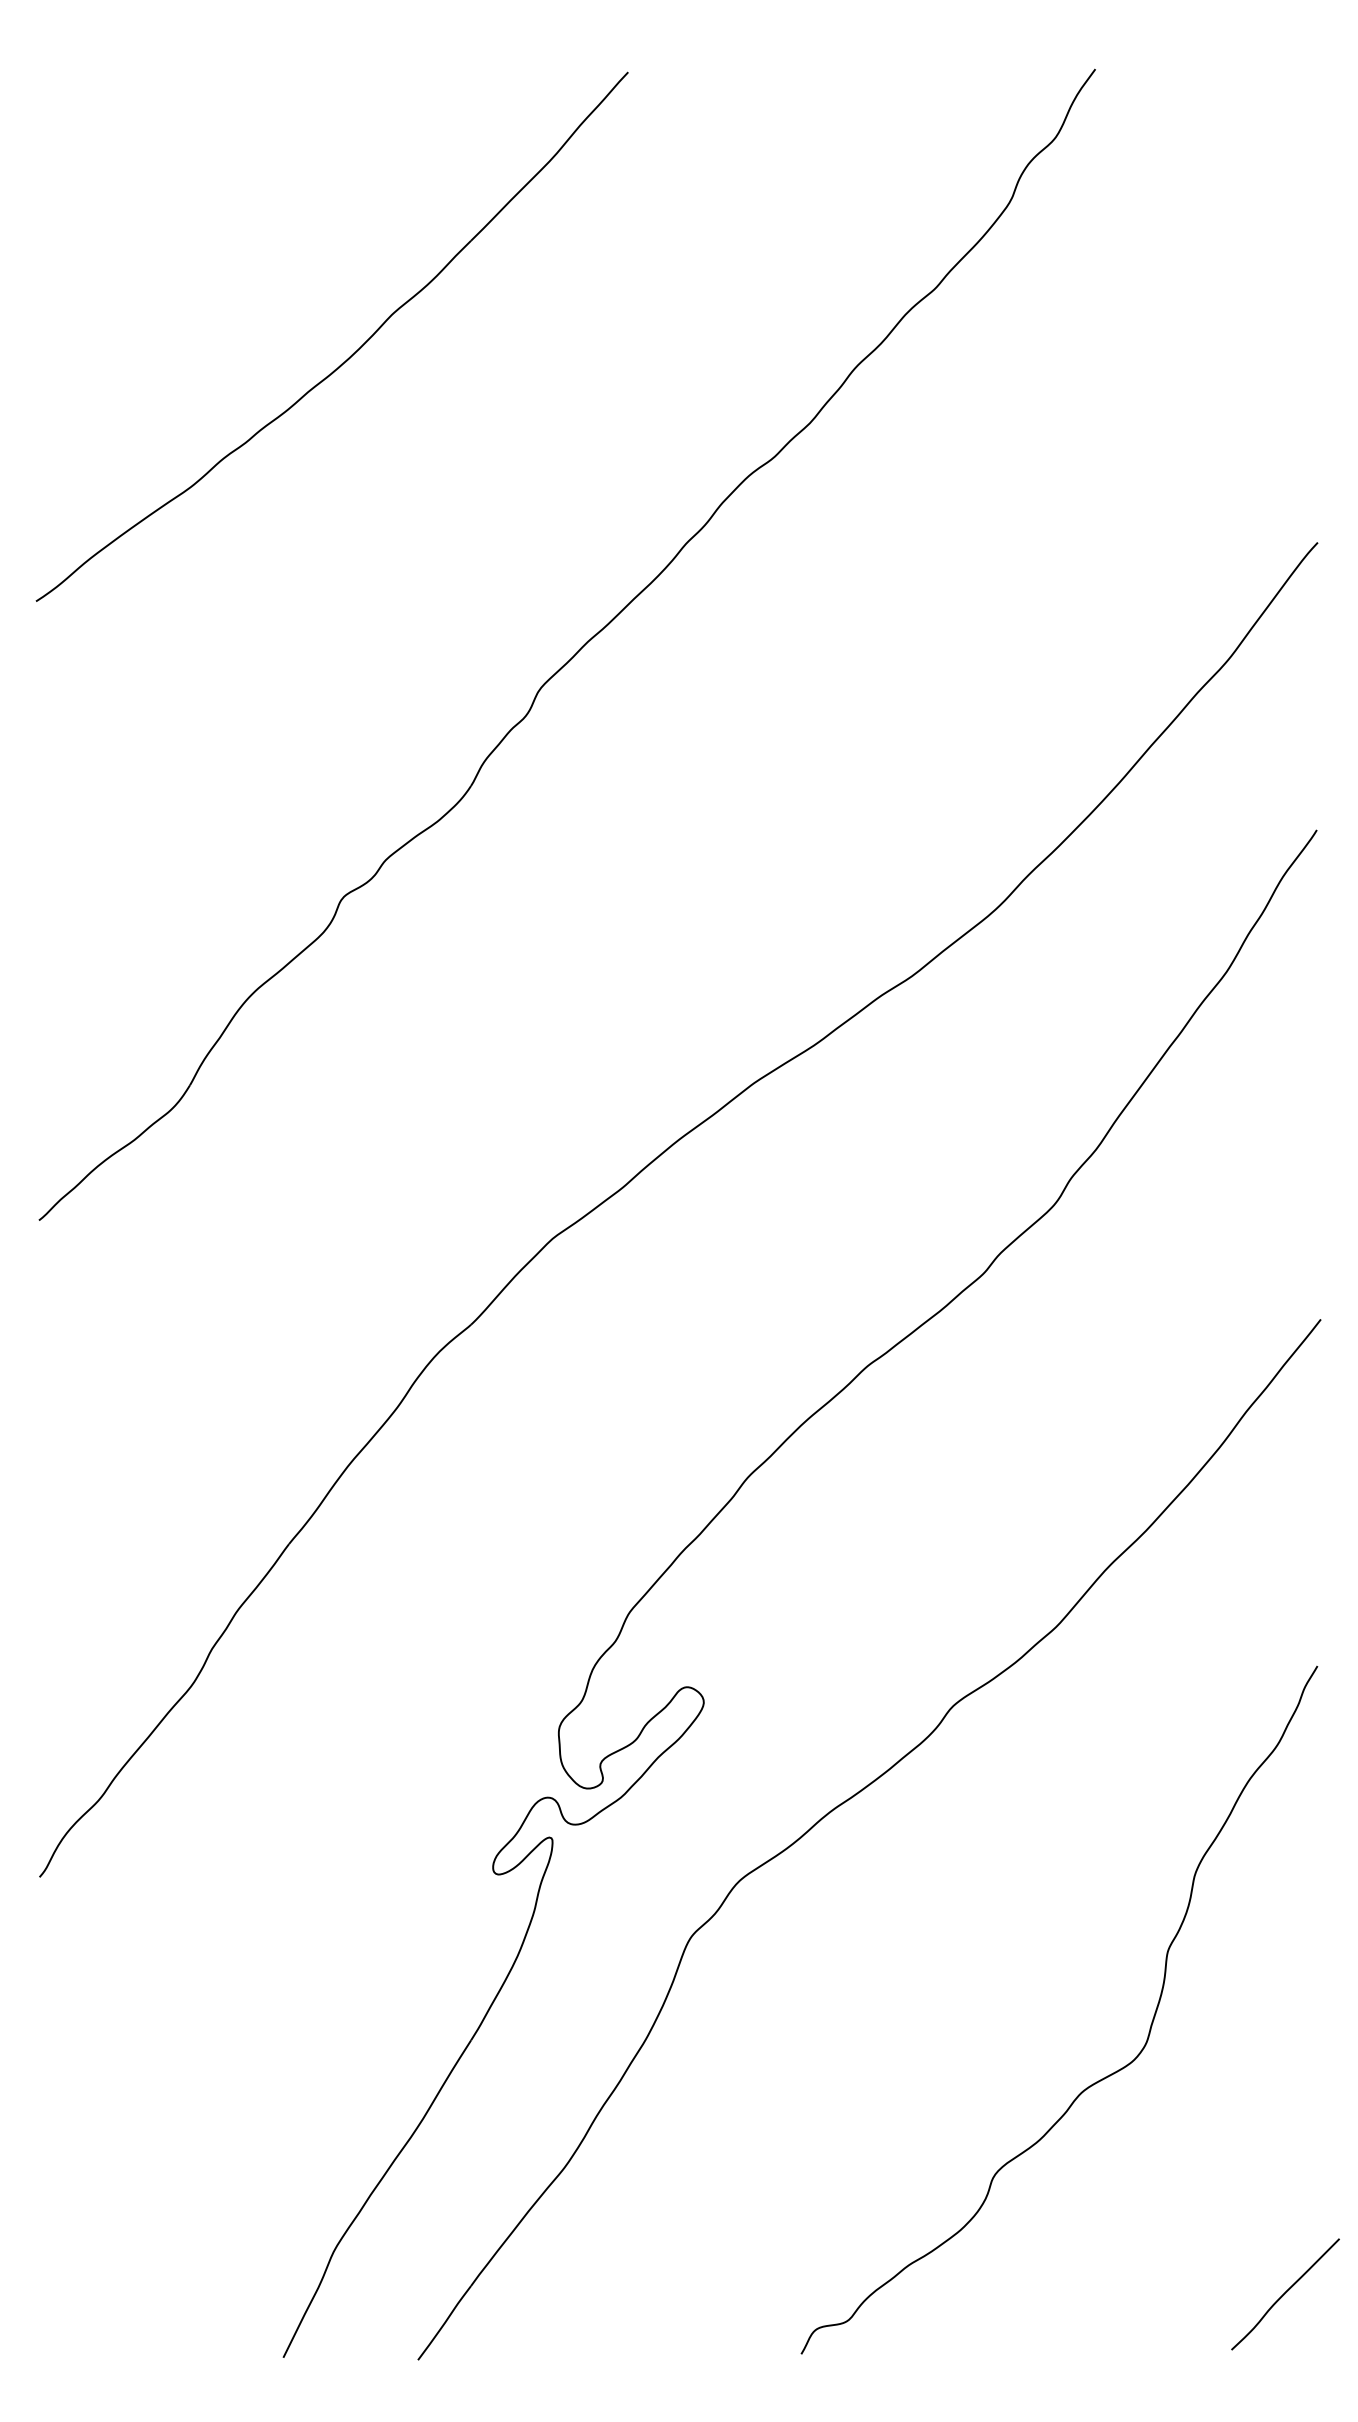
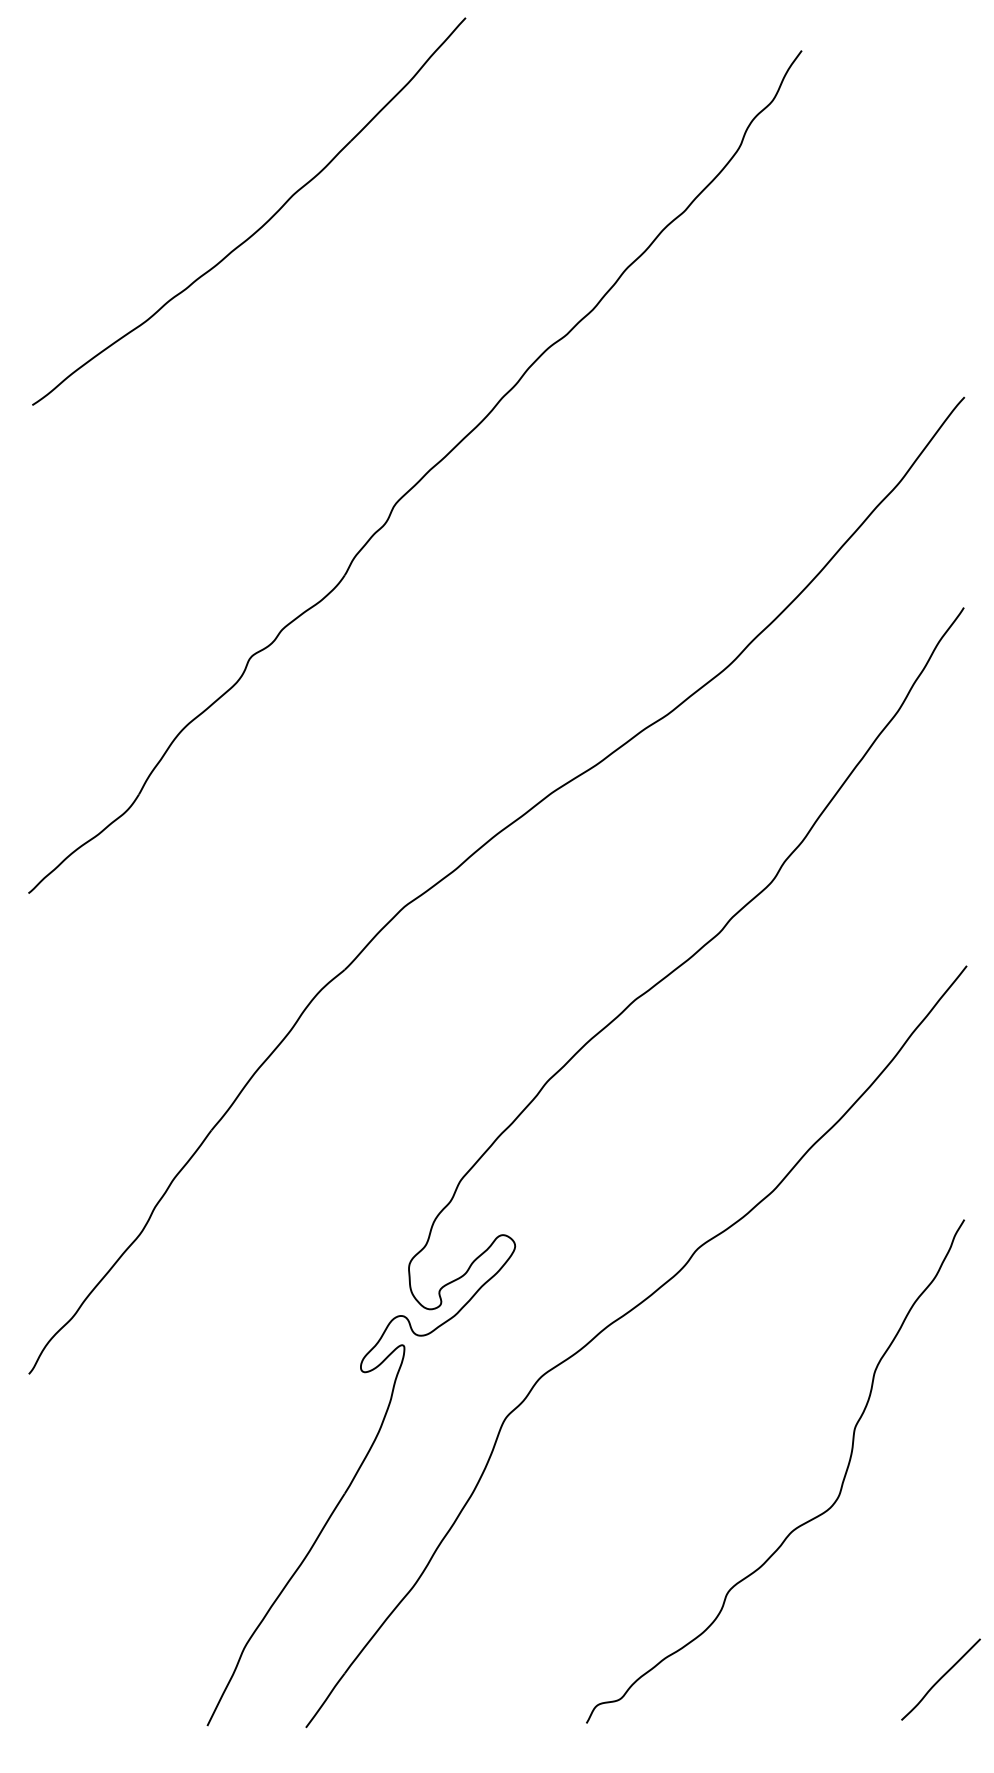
part: (346, 358) -> (259, 227), moved

